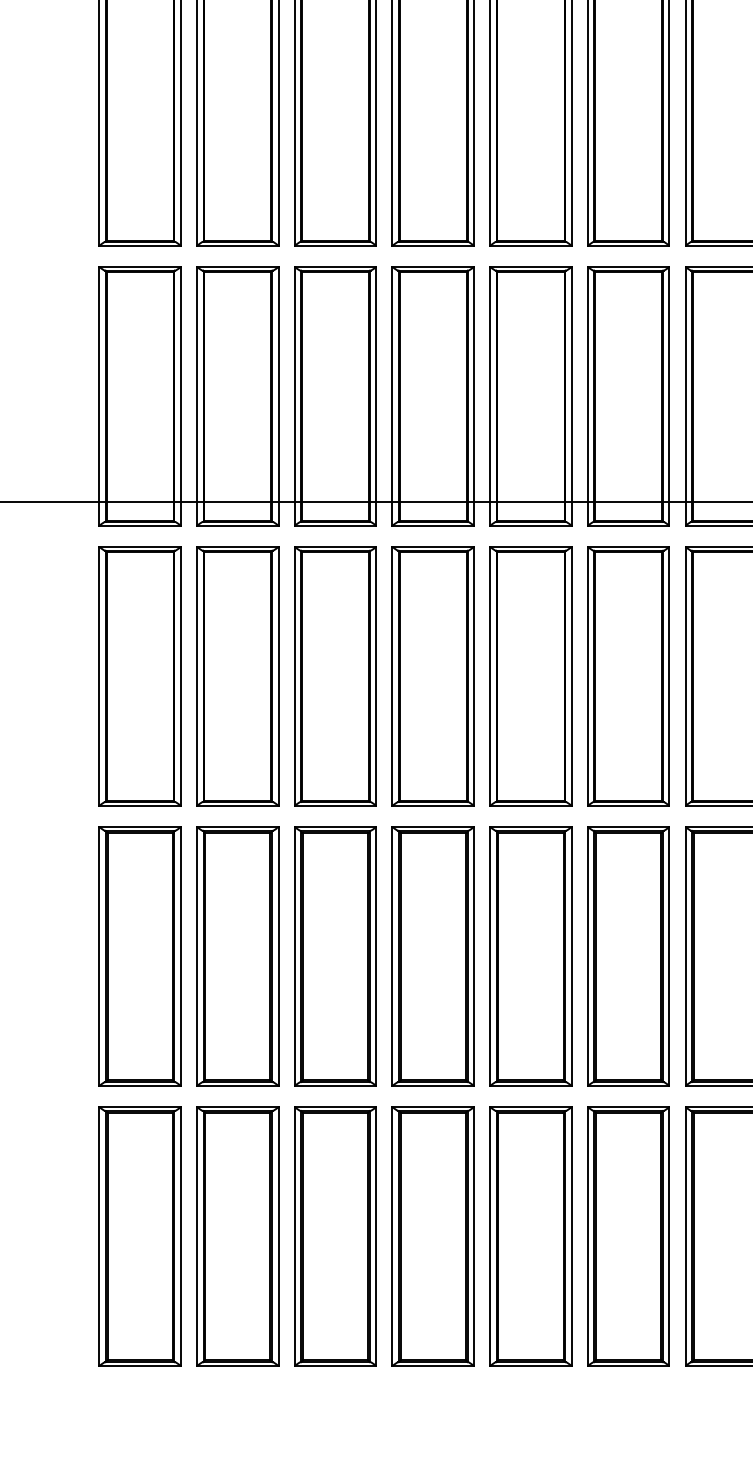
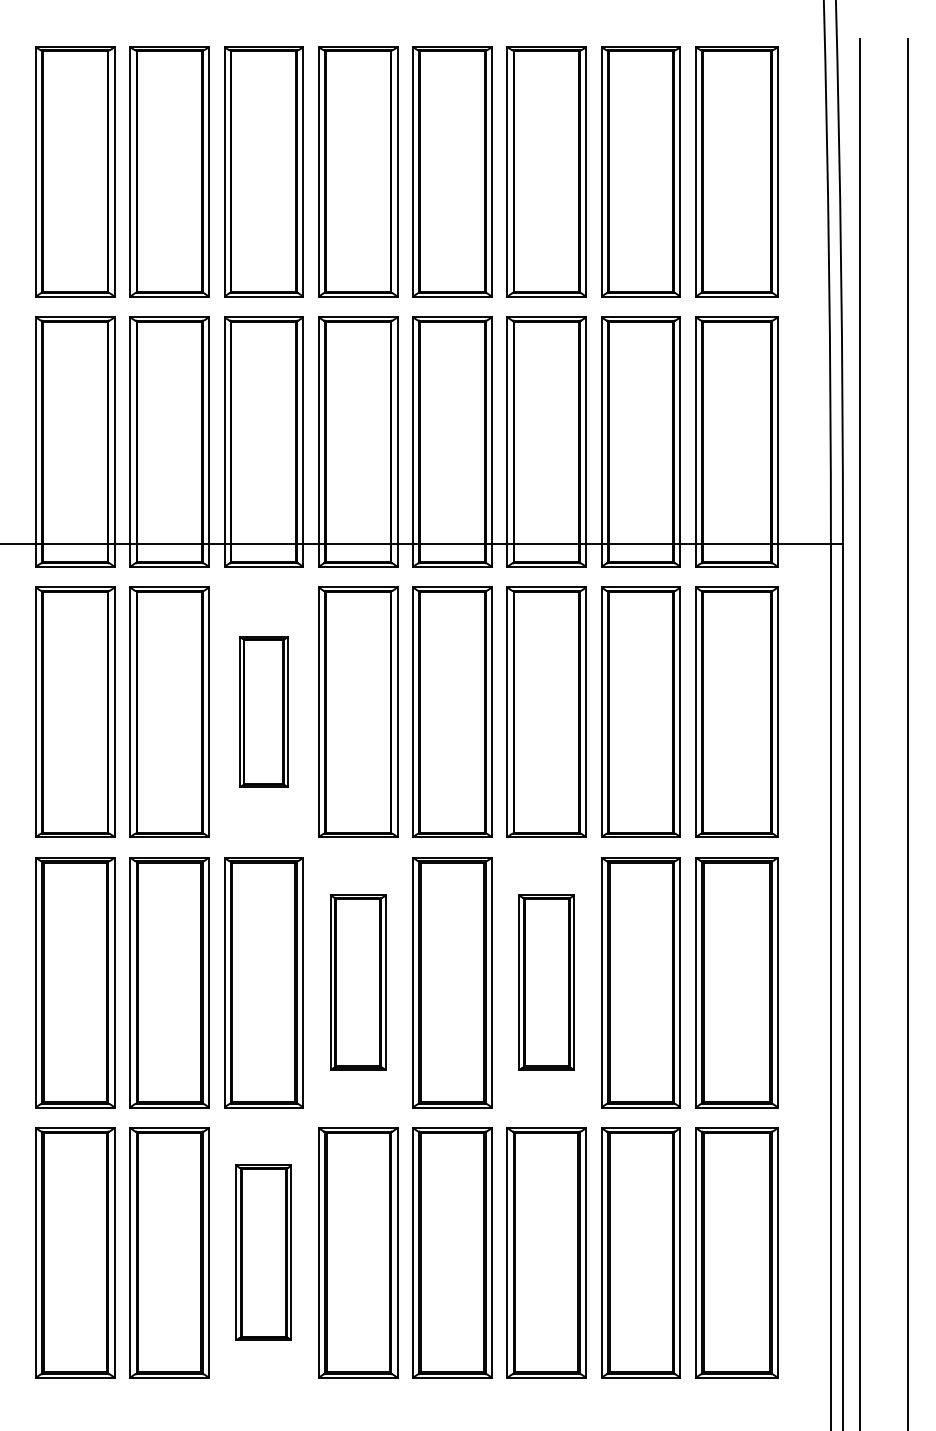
part: (335, 675) -> (263, 711), size x0.6
part: (433, 956) -> (358, 982), size x0.7
part: (628, 956) -> (546, 982), size x0.7
part: (335, 1236) -> (263, 1252), size x0.7

